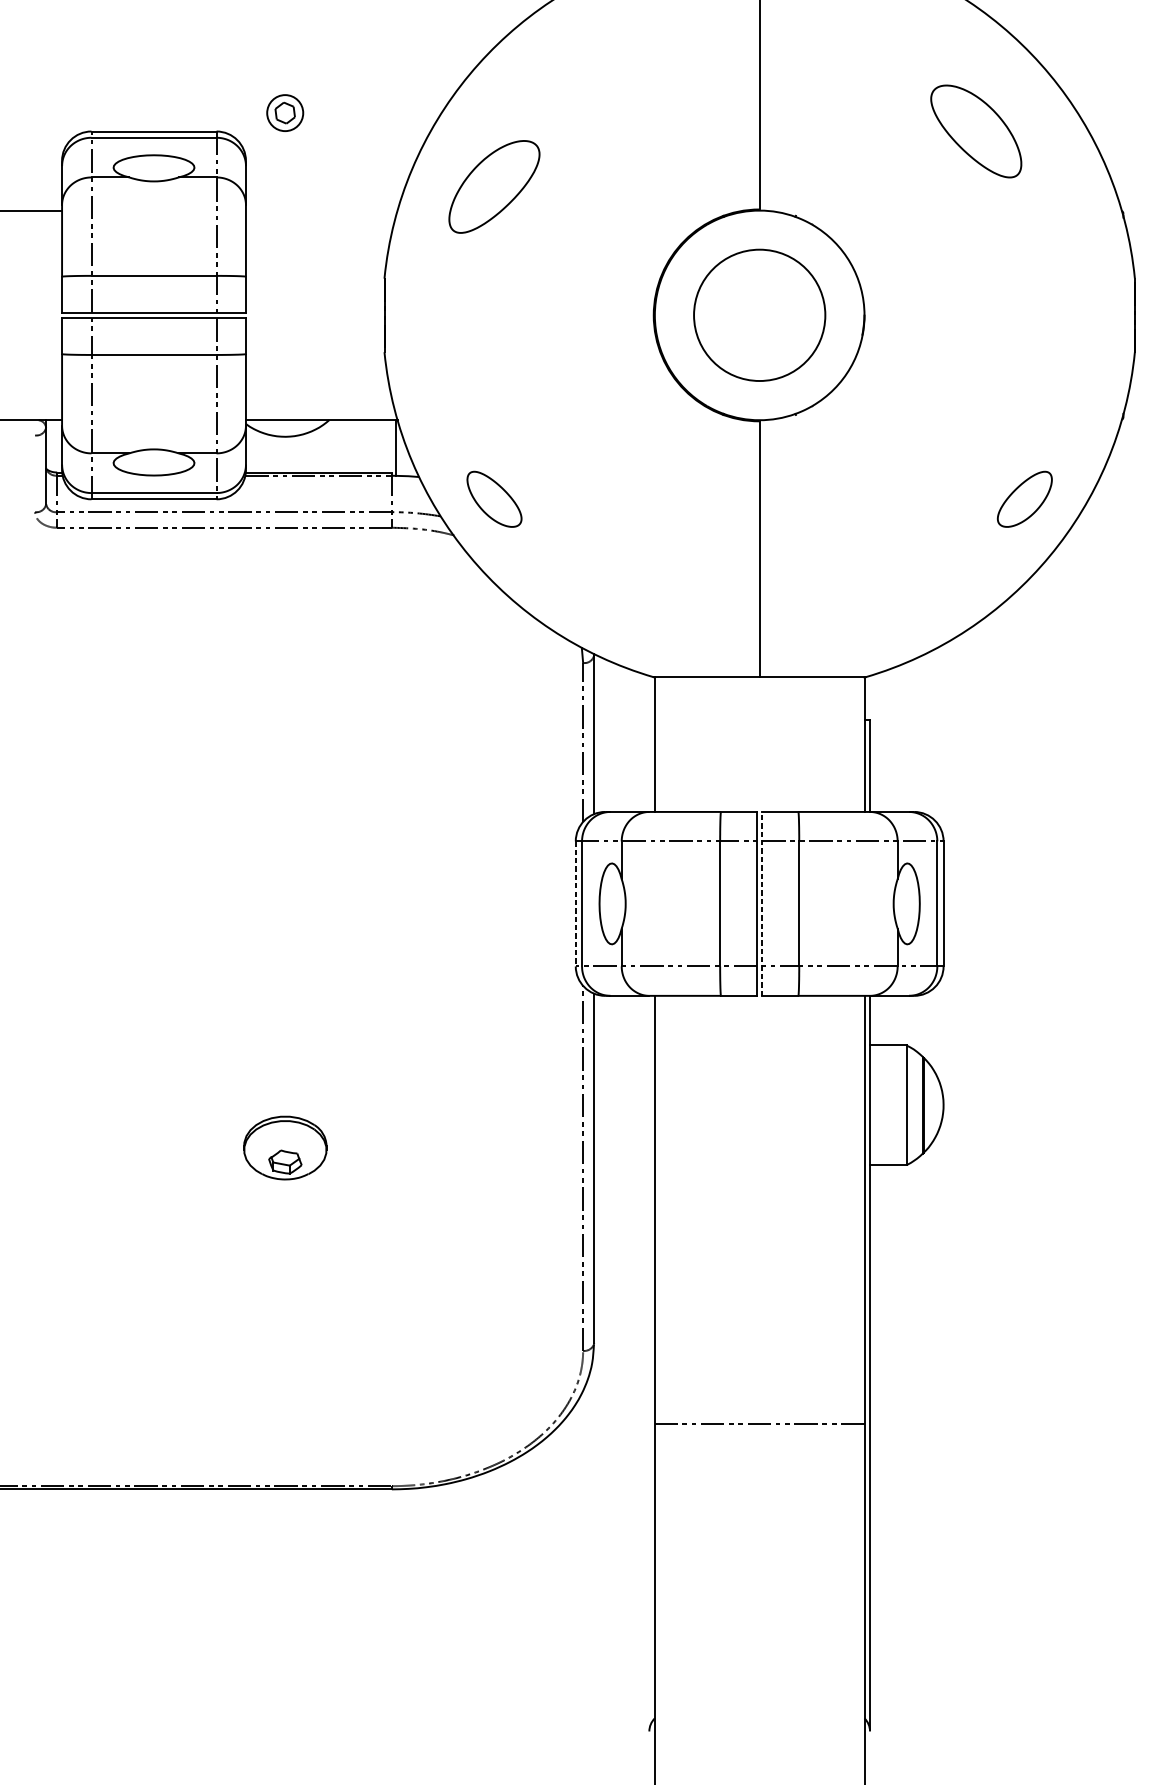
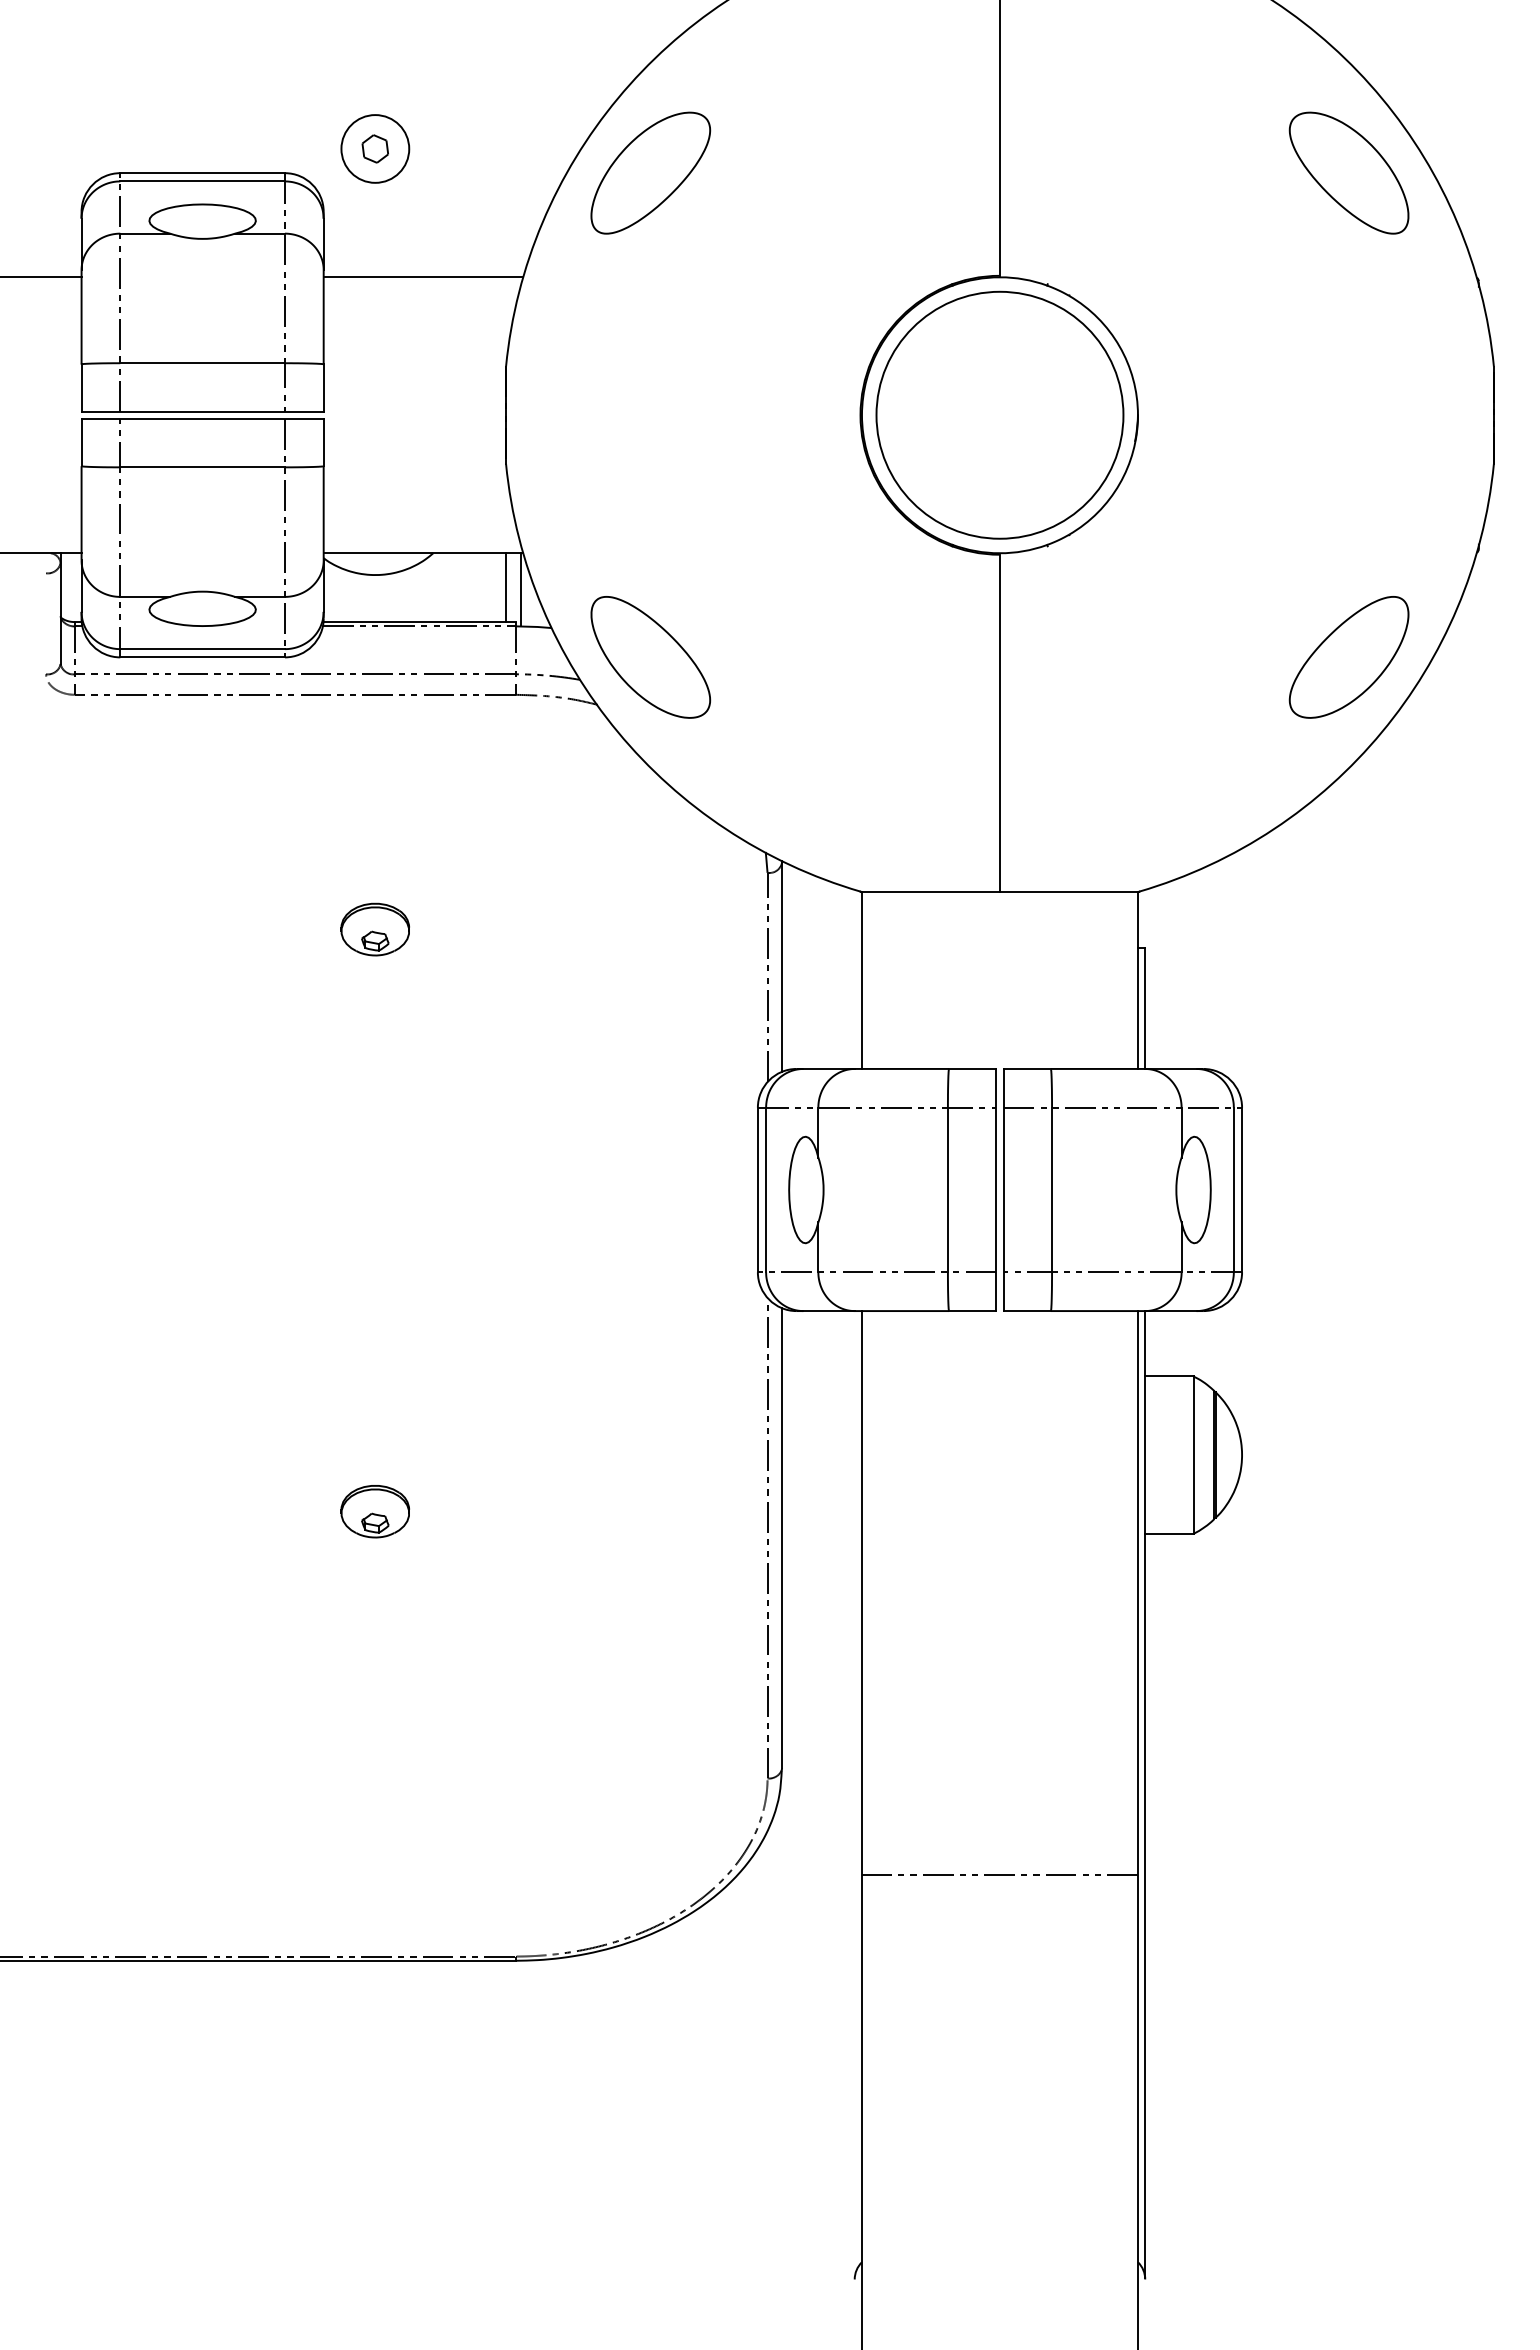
circle: (285, 112) -> (375, 148), size x1.43
part: (975, 131) -> (1348, 172), moved
part: (494, 186) -> (650, 172), moved
line: (321, 210) -> (423, 277), added
circle: (759, 314) -> (999, 414), size x1.43
line: (384, 446) -> (506, 587), added
part: (494, 499) -> (650, 657), size x1.67
part: (1024, 499) -> (1348, 657), size x1.67
part: (284, 706) -> (374, 929), added
line: (762, 903) -> (1003, 1189), dashed -> solid
line: (575, 904) -> (757, 1190), dashed -> solid
part: (284, 1148) -> (374, 1511), size x0.62

